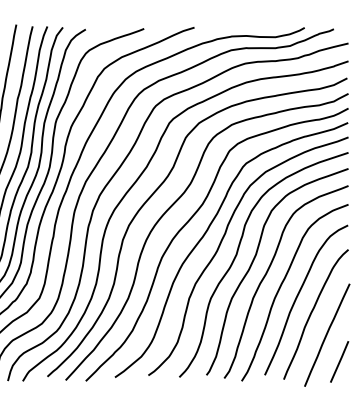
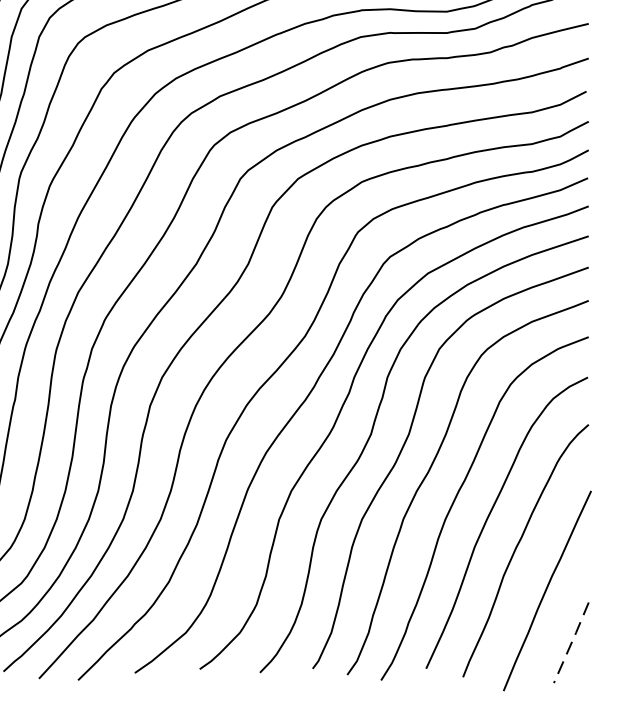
line: (339, 362) -> (571, 643), solid -> dashed

